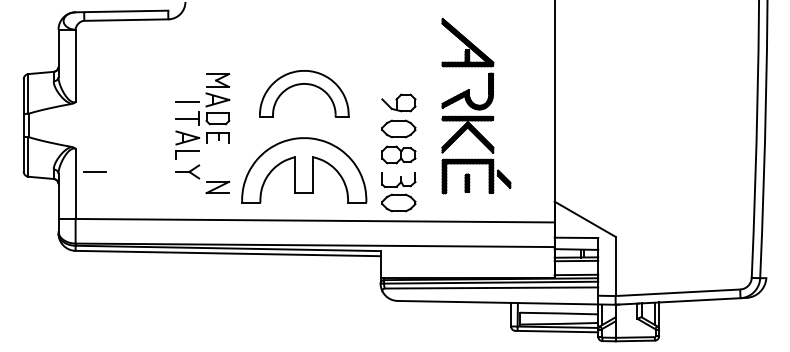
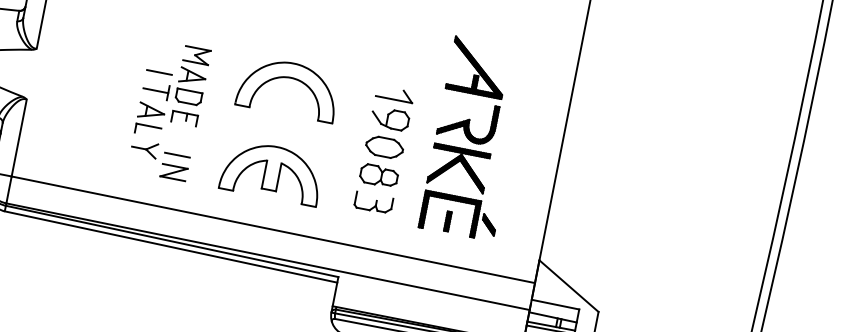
part: (398, 80) -> (394, 94), added
part: (304, 169) -> (272, 171), size x0.71
line: (94, 171) -> (177, 154), moved
part: (398, 202) -> (368, 227), removed

